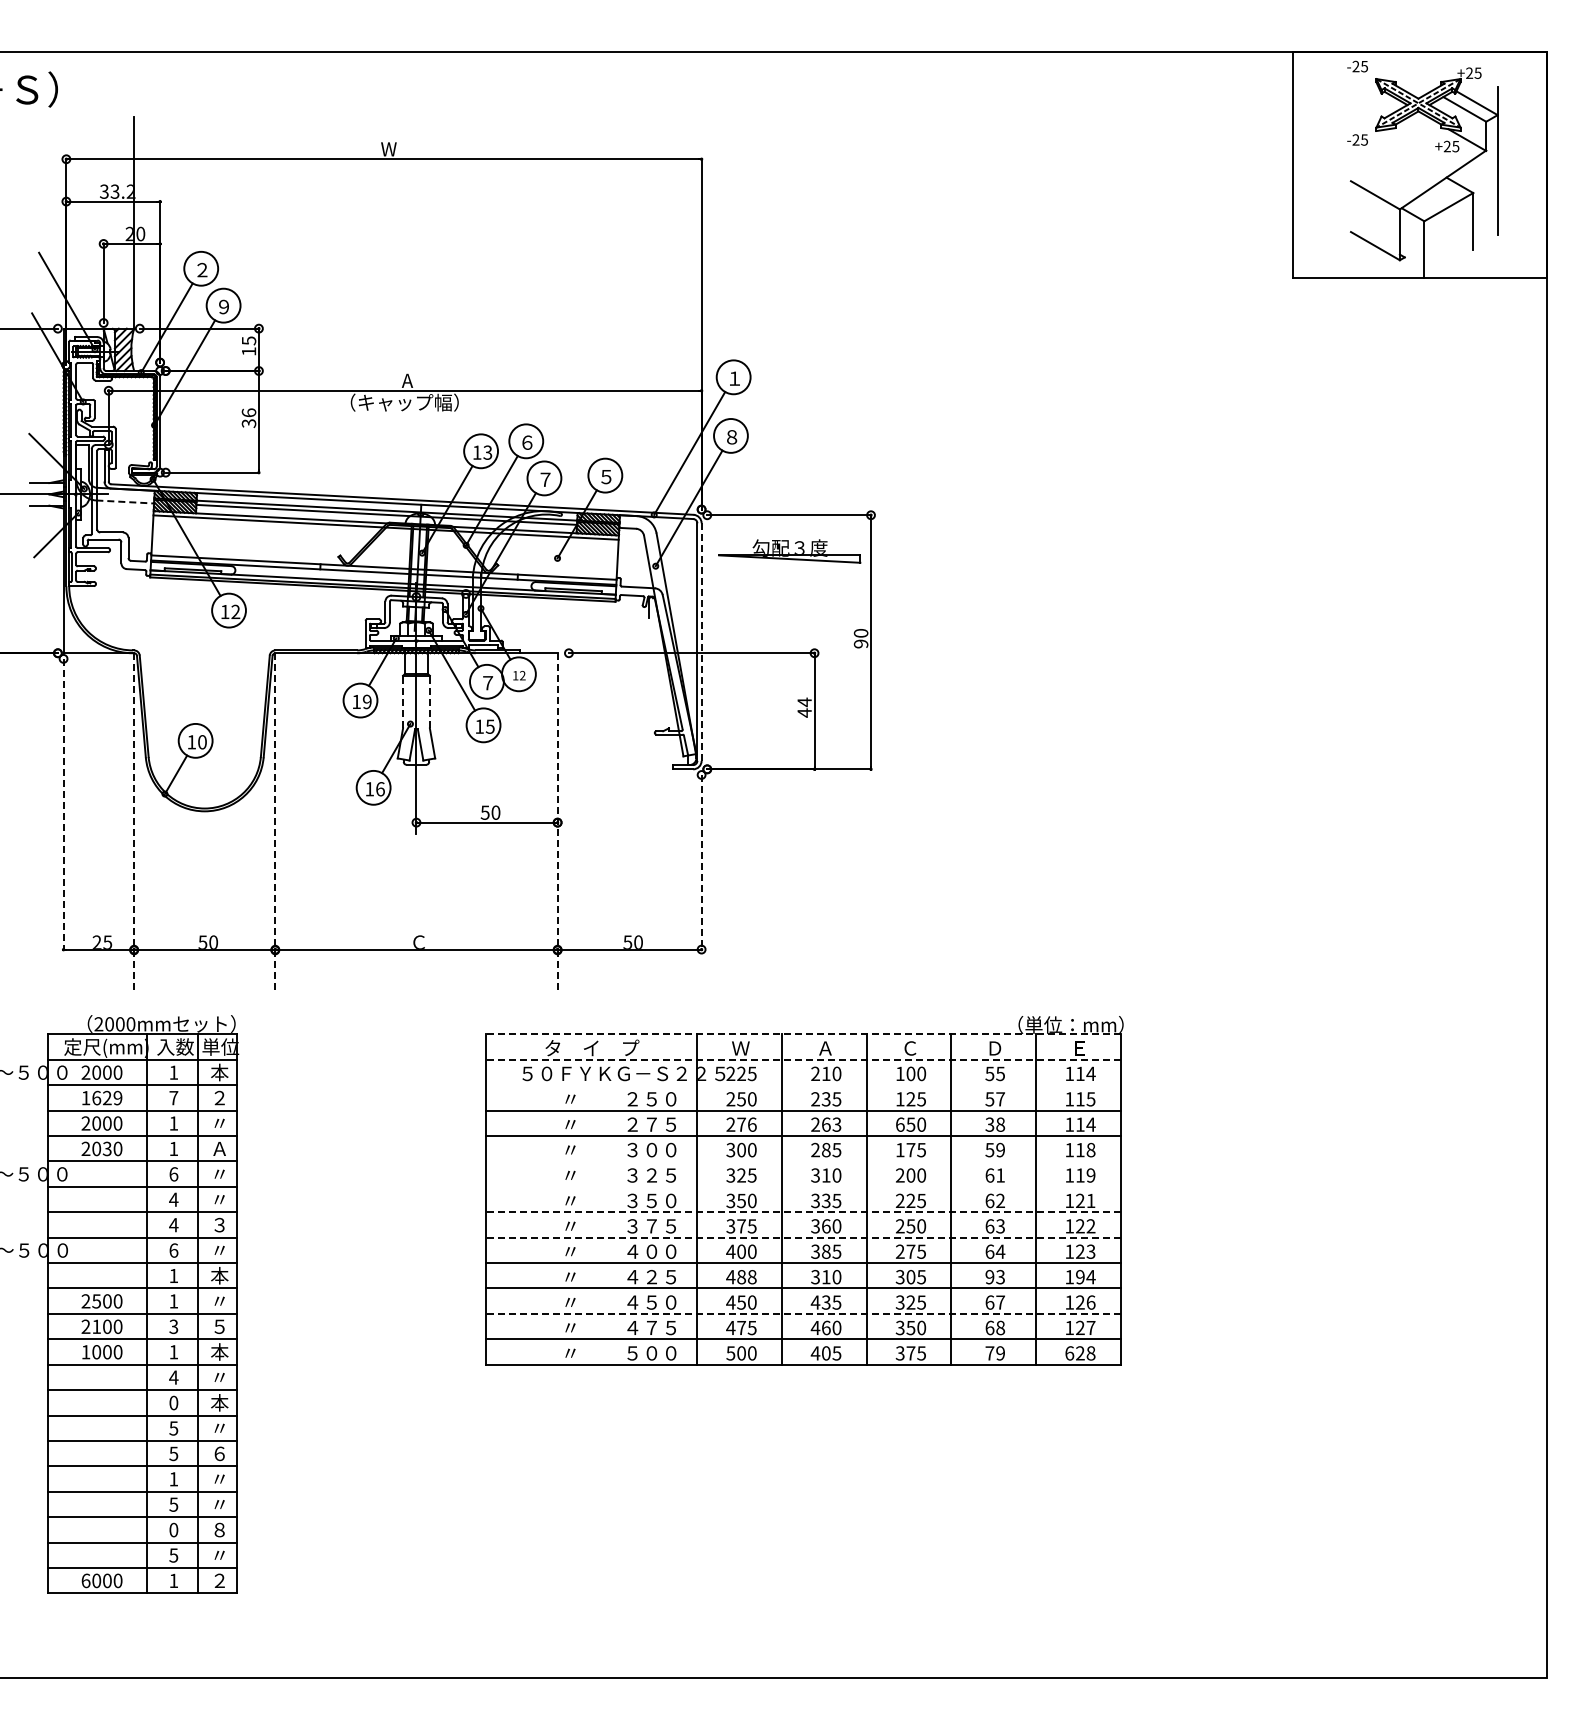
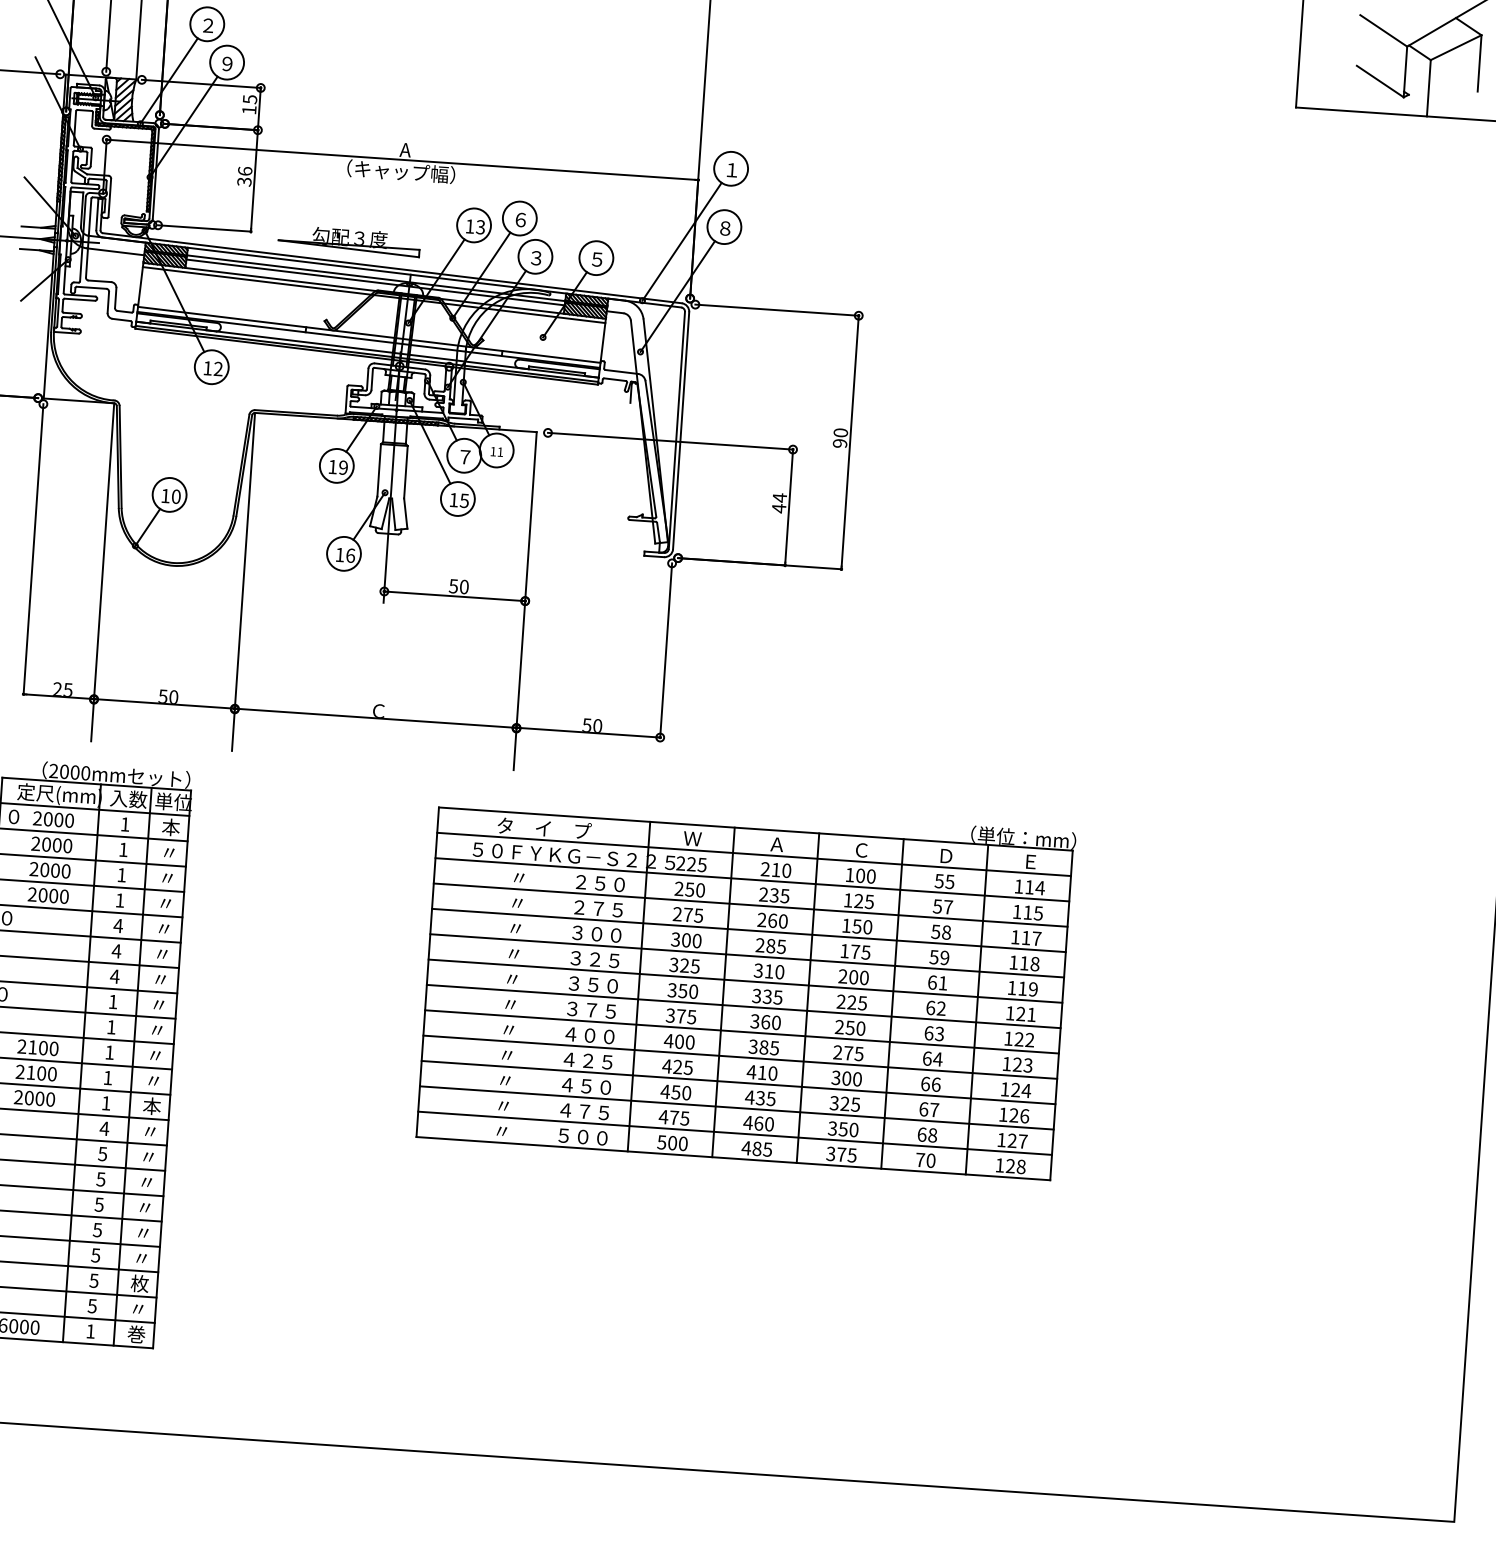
text: (545, 479) -> (536, 257), ７ -> ３
line: (125, 501) -> (115, 251), dashed -> solid
part: (789, 551) -> (349, 241), moved
line: (701, 642) -> (680, 431), dashed -> solid
text: (522, 675) -> (500, 451), 12 -> 11
line: (403, 701) -> (379, 469), dashed -> solid
line: (429, 701) -> (405, 471), dashed -> solid
line: (63, 804) -> (33, 549), dashed -> solid
line: (134, 823) -> (102, 573), dashed -> solid
line: (275, 823) -> (243, 582), dashed -> solid
line: (557, 823) -> (525, 601), dashed -> solid
line: (701, 862) -> (666, 650), dashed -> solid
line: (803, 1034) -> (756, 829), dashed -> solid
line: (803, 1059) -> (754, 854), dashed -> solid
line: (802, 1085) -> (751, 880), added
text: (101, 1097) -> (51, 844), 1629 -> 2000
text: (219, 1097) -> (169, 852), ２ -> 〃
text: (173, 1098) -> (123, 850), 7 -> 1
text: (751, 1124) -> (698, 915), 276 -> 275
text: (836, 1124) -> (782, 921), 263 -> 260
text: (900, 1124) -> (846, 925), 650 -> 150
text: (990, 1124) -> (936, 931), 38 -> 58
text: (1090, 1124) -> (1036, 938), 114 -> 117
text: (106, 1148) -> (52, 895), 2030 -> 2000
text: (219, 1148) -> (165, 903), Ａ -> 〃
line: (802, 1161) -> (746, 955), added
text: (173, 1174) -> (118, 926), 6 -> 4
line: (802, 1186) -> (744, 980), added
line: (803, 1212) -> (743, 1006), dashed -> solid
text: (219, 1224) -> (160, 979), ３ -> 〃
line: (803, 1237) -> (742, 1031), dashed -> solid
text: (173, 1250) -> (112, 1001), 6 -> 1
text: (219, 1275) -> (157, 1029), 本 -> 〃
text: (815, 1276) -> (751, 1071), 310 -> 410
text: (746, 1277) -> (682, 1067), 488 -> 425
text: (921, 1277) -> (857, 1079), 305 -> 300
text: (995, 1277) -> (931, 1084), 93 -> 66
text: (1080, 1277) -> (1015, 1090), 194 -> 124
text: (96, 1301) -> (32, 1047), 2500 -> 2100
line: (803, 1313) -> (737, 1107), dashed -> solid
text: (173, 1326) -> (107, 1077), 3 -> 1
text: (219, 1326) -> (153, 1080), ５ -> 〃
text: (85, 1352) -> (18, 1097), 1000 -> 2000
text: (826, 1353) -> (757, 1149), 405 -> 485
text: (1000, 1353) -> (930, 1160), 79 -> 70
text: (1069, 1353) -> (999, 1165), 628 -> 128
text: (173, 1402) -> (102, 1153), 0 -> 5
text: (219, 1402) -> (148, 1156), 本 -> 〃
text: (219, 1453) -> (144, 1207), ６ -> 〃
text: (173, 1479) -> (97, 1230), 1 -> 5
text: (173, 1529) -> (93, 1280), 0 -> 5
text: (219, 1529) -> (139, 1283), ８ -> 枚
text: (219, 1580) -> (136, 1334), ２ -> 巻

